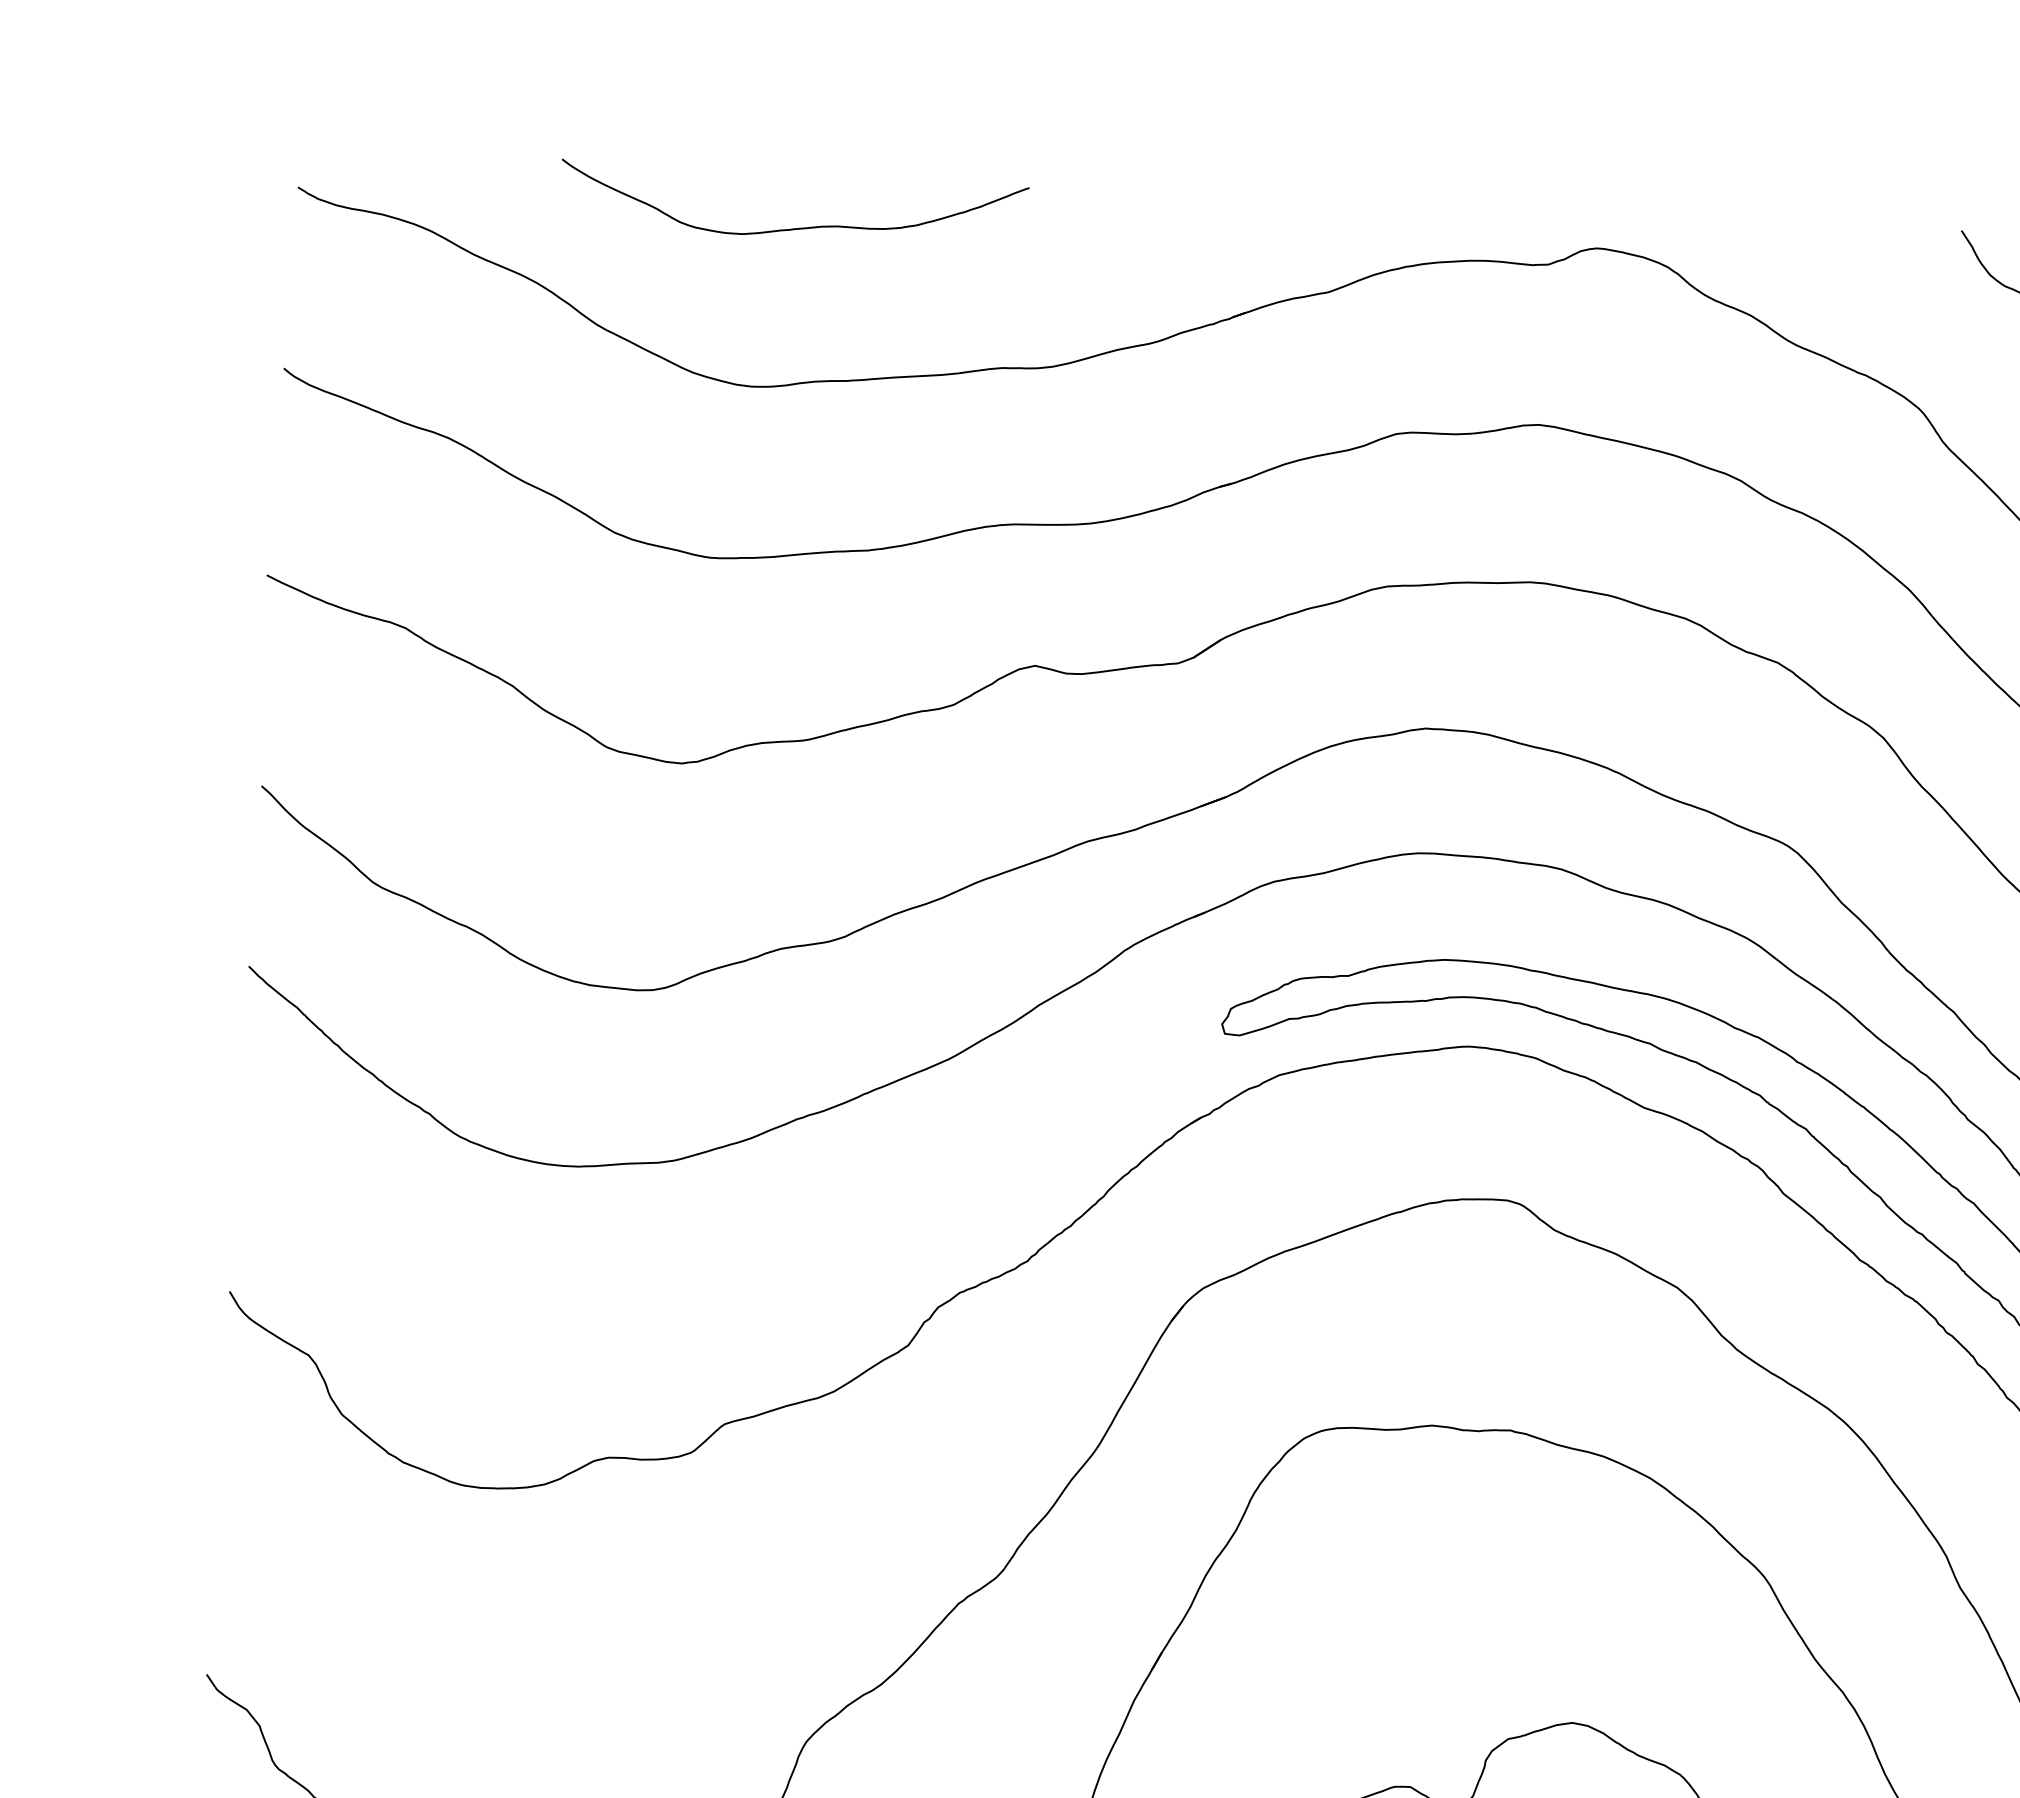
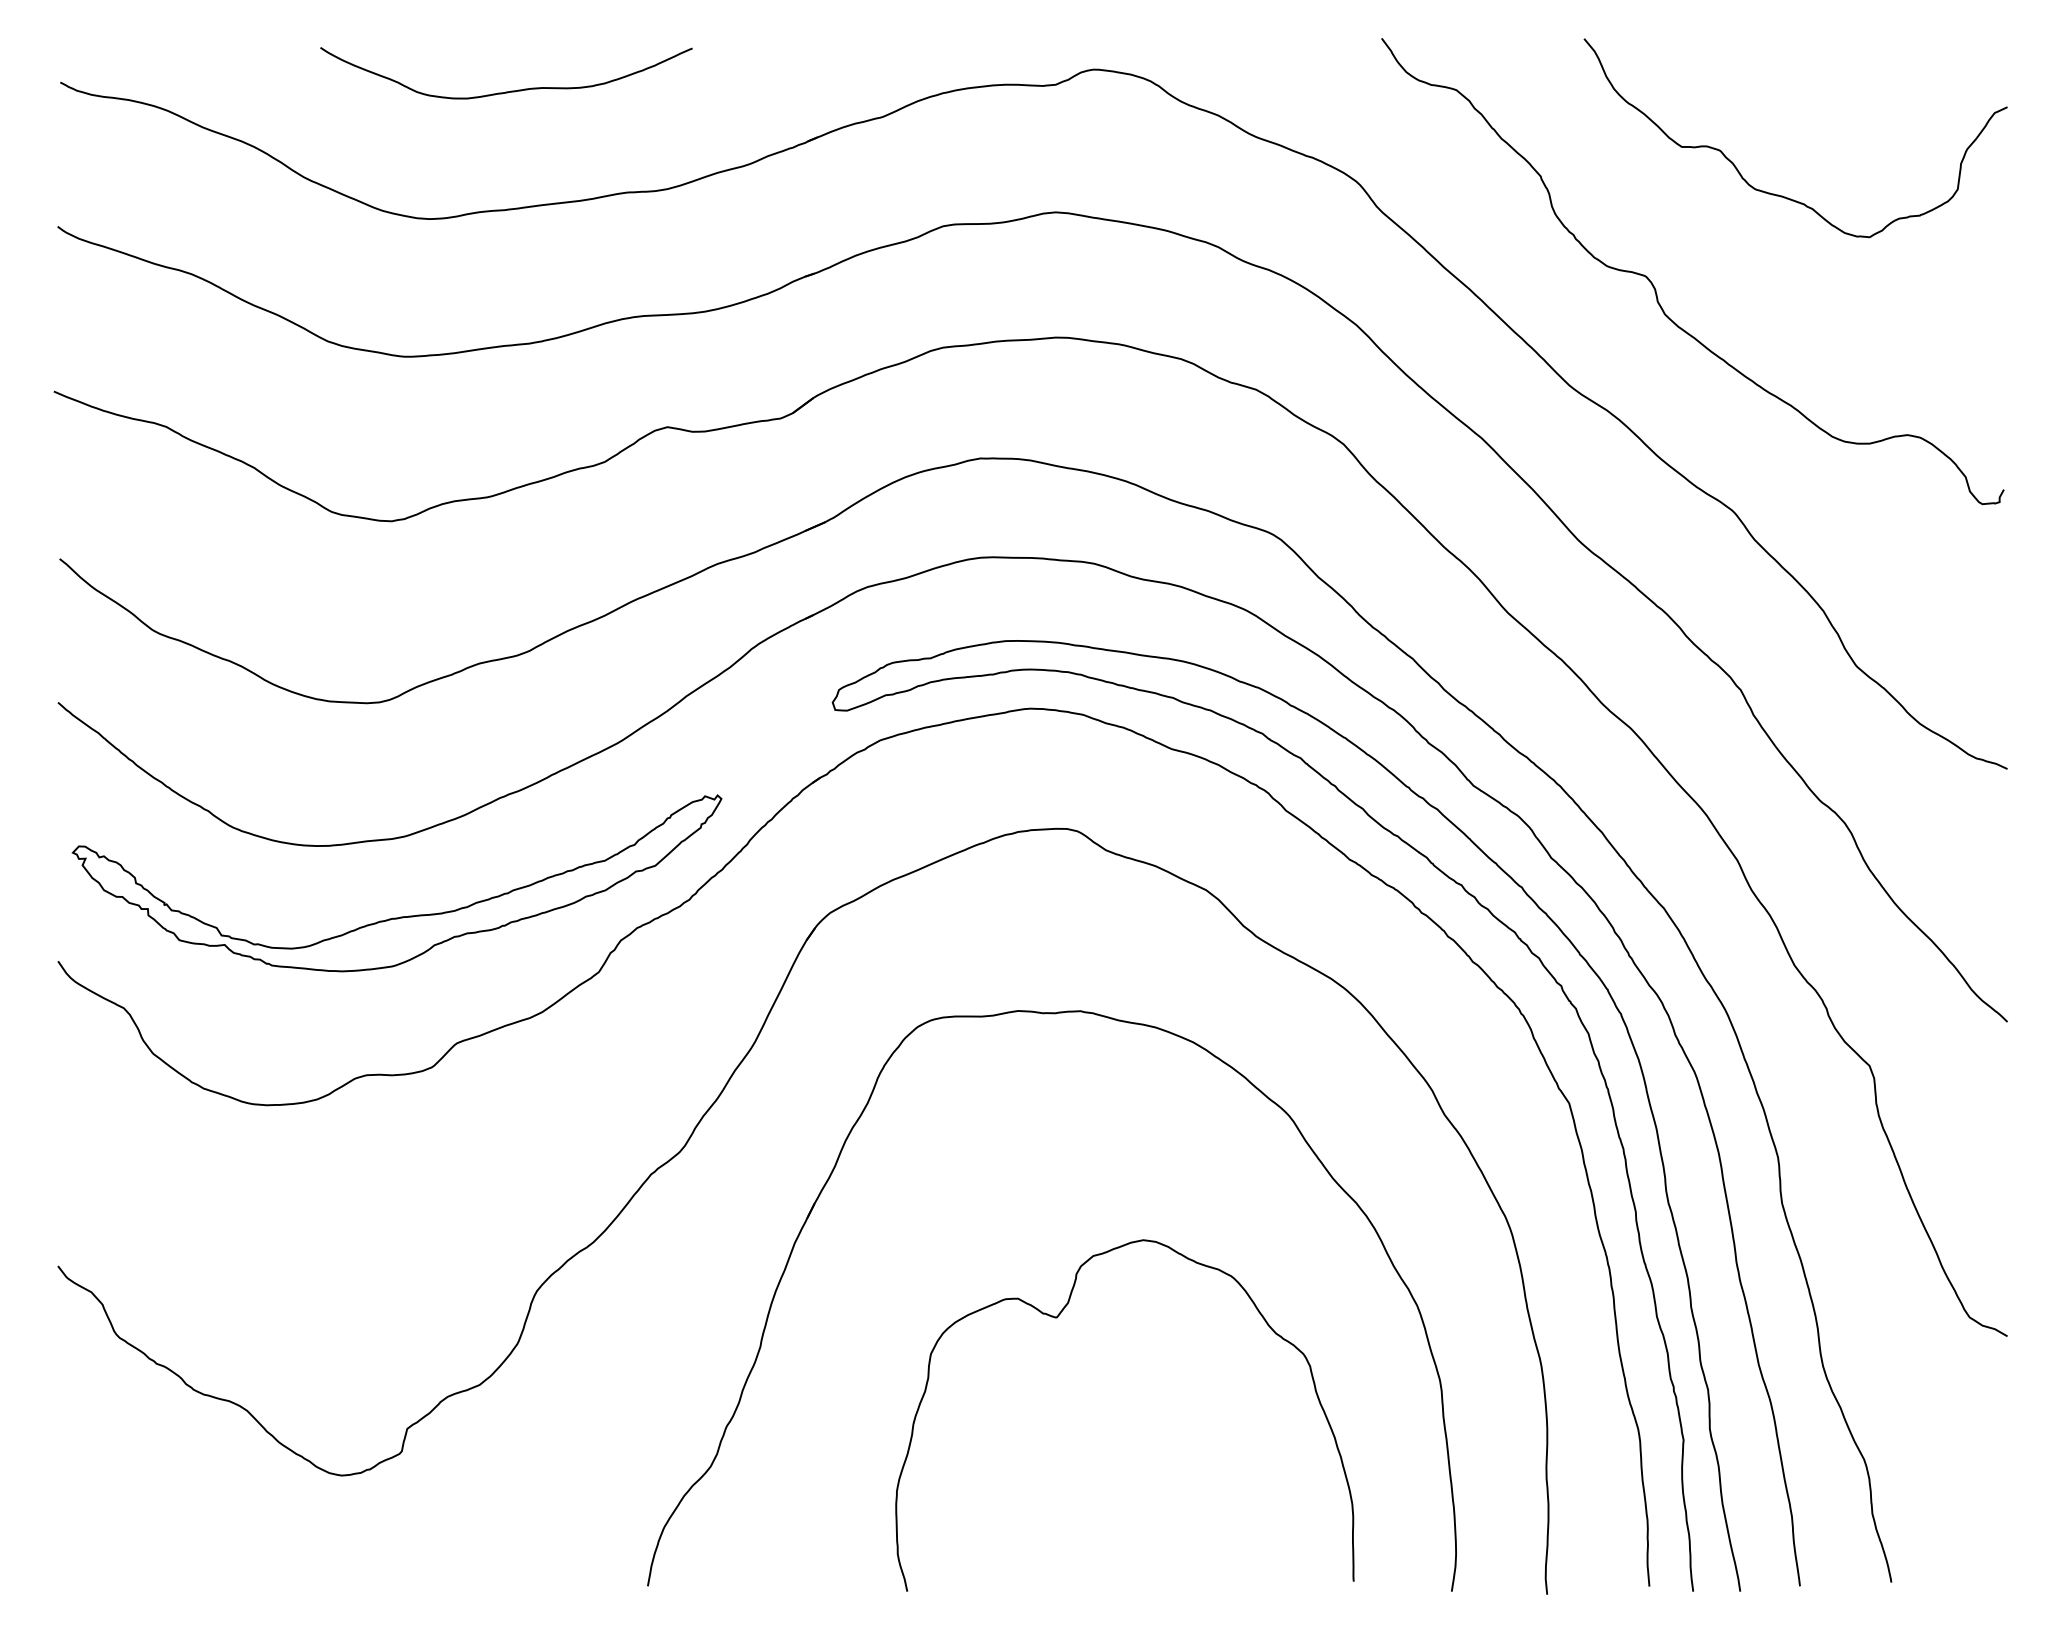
curve: (798, 227) -> (511, 90), moved
part: (663, 1260) -> (400, 916), added

